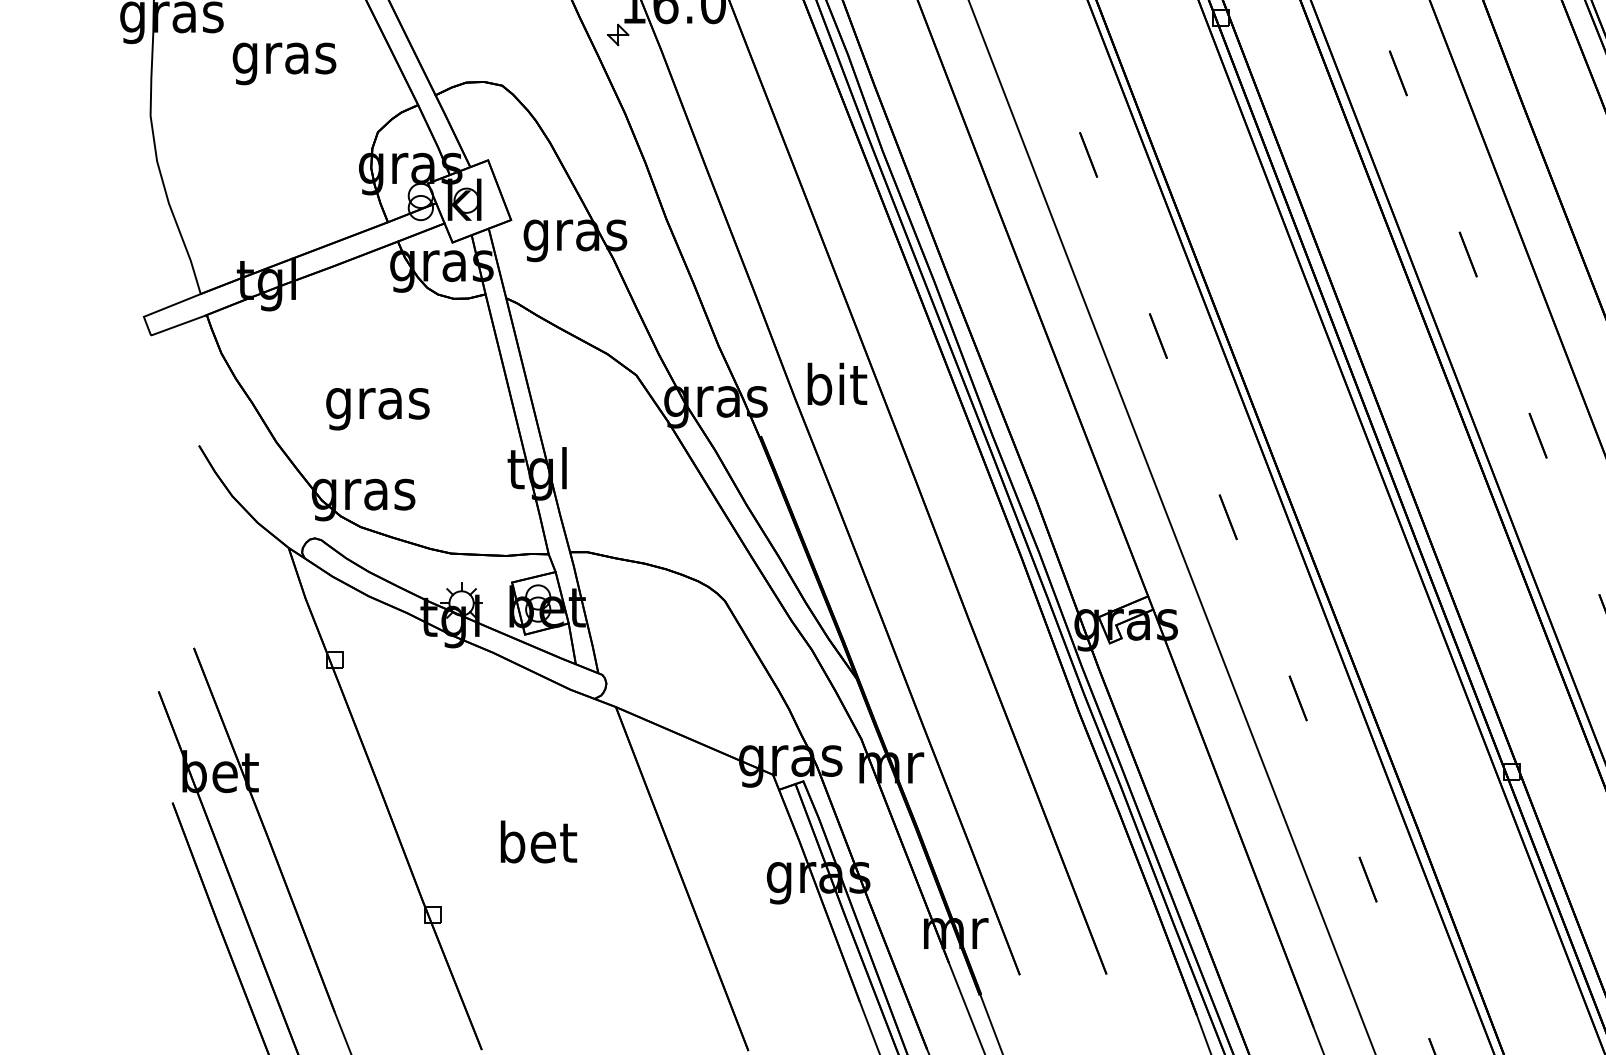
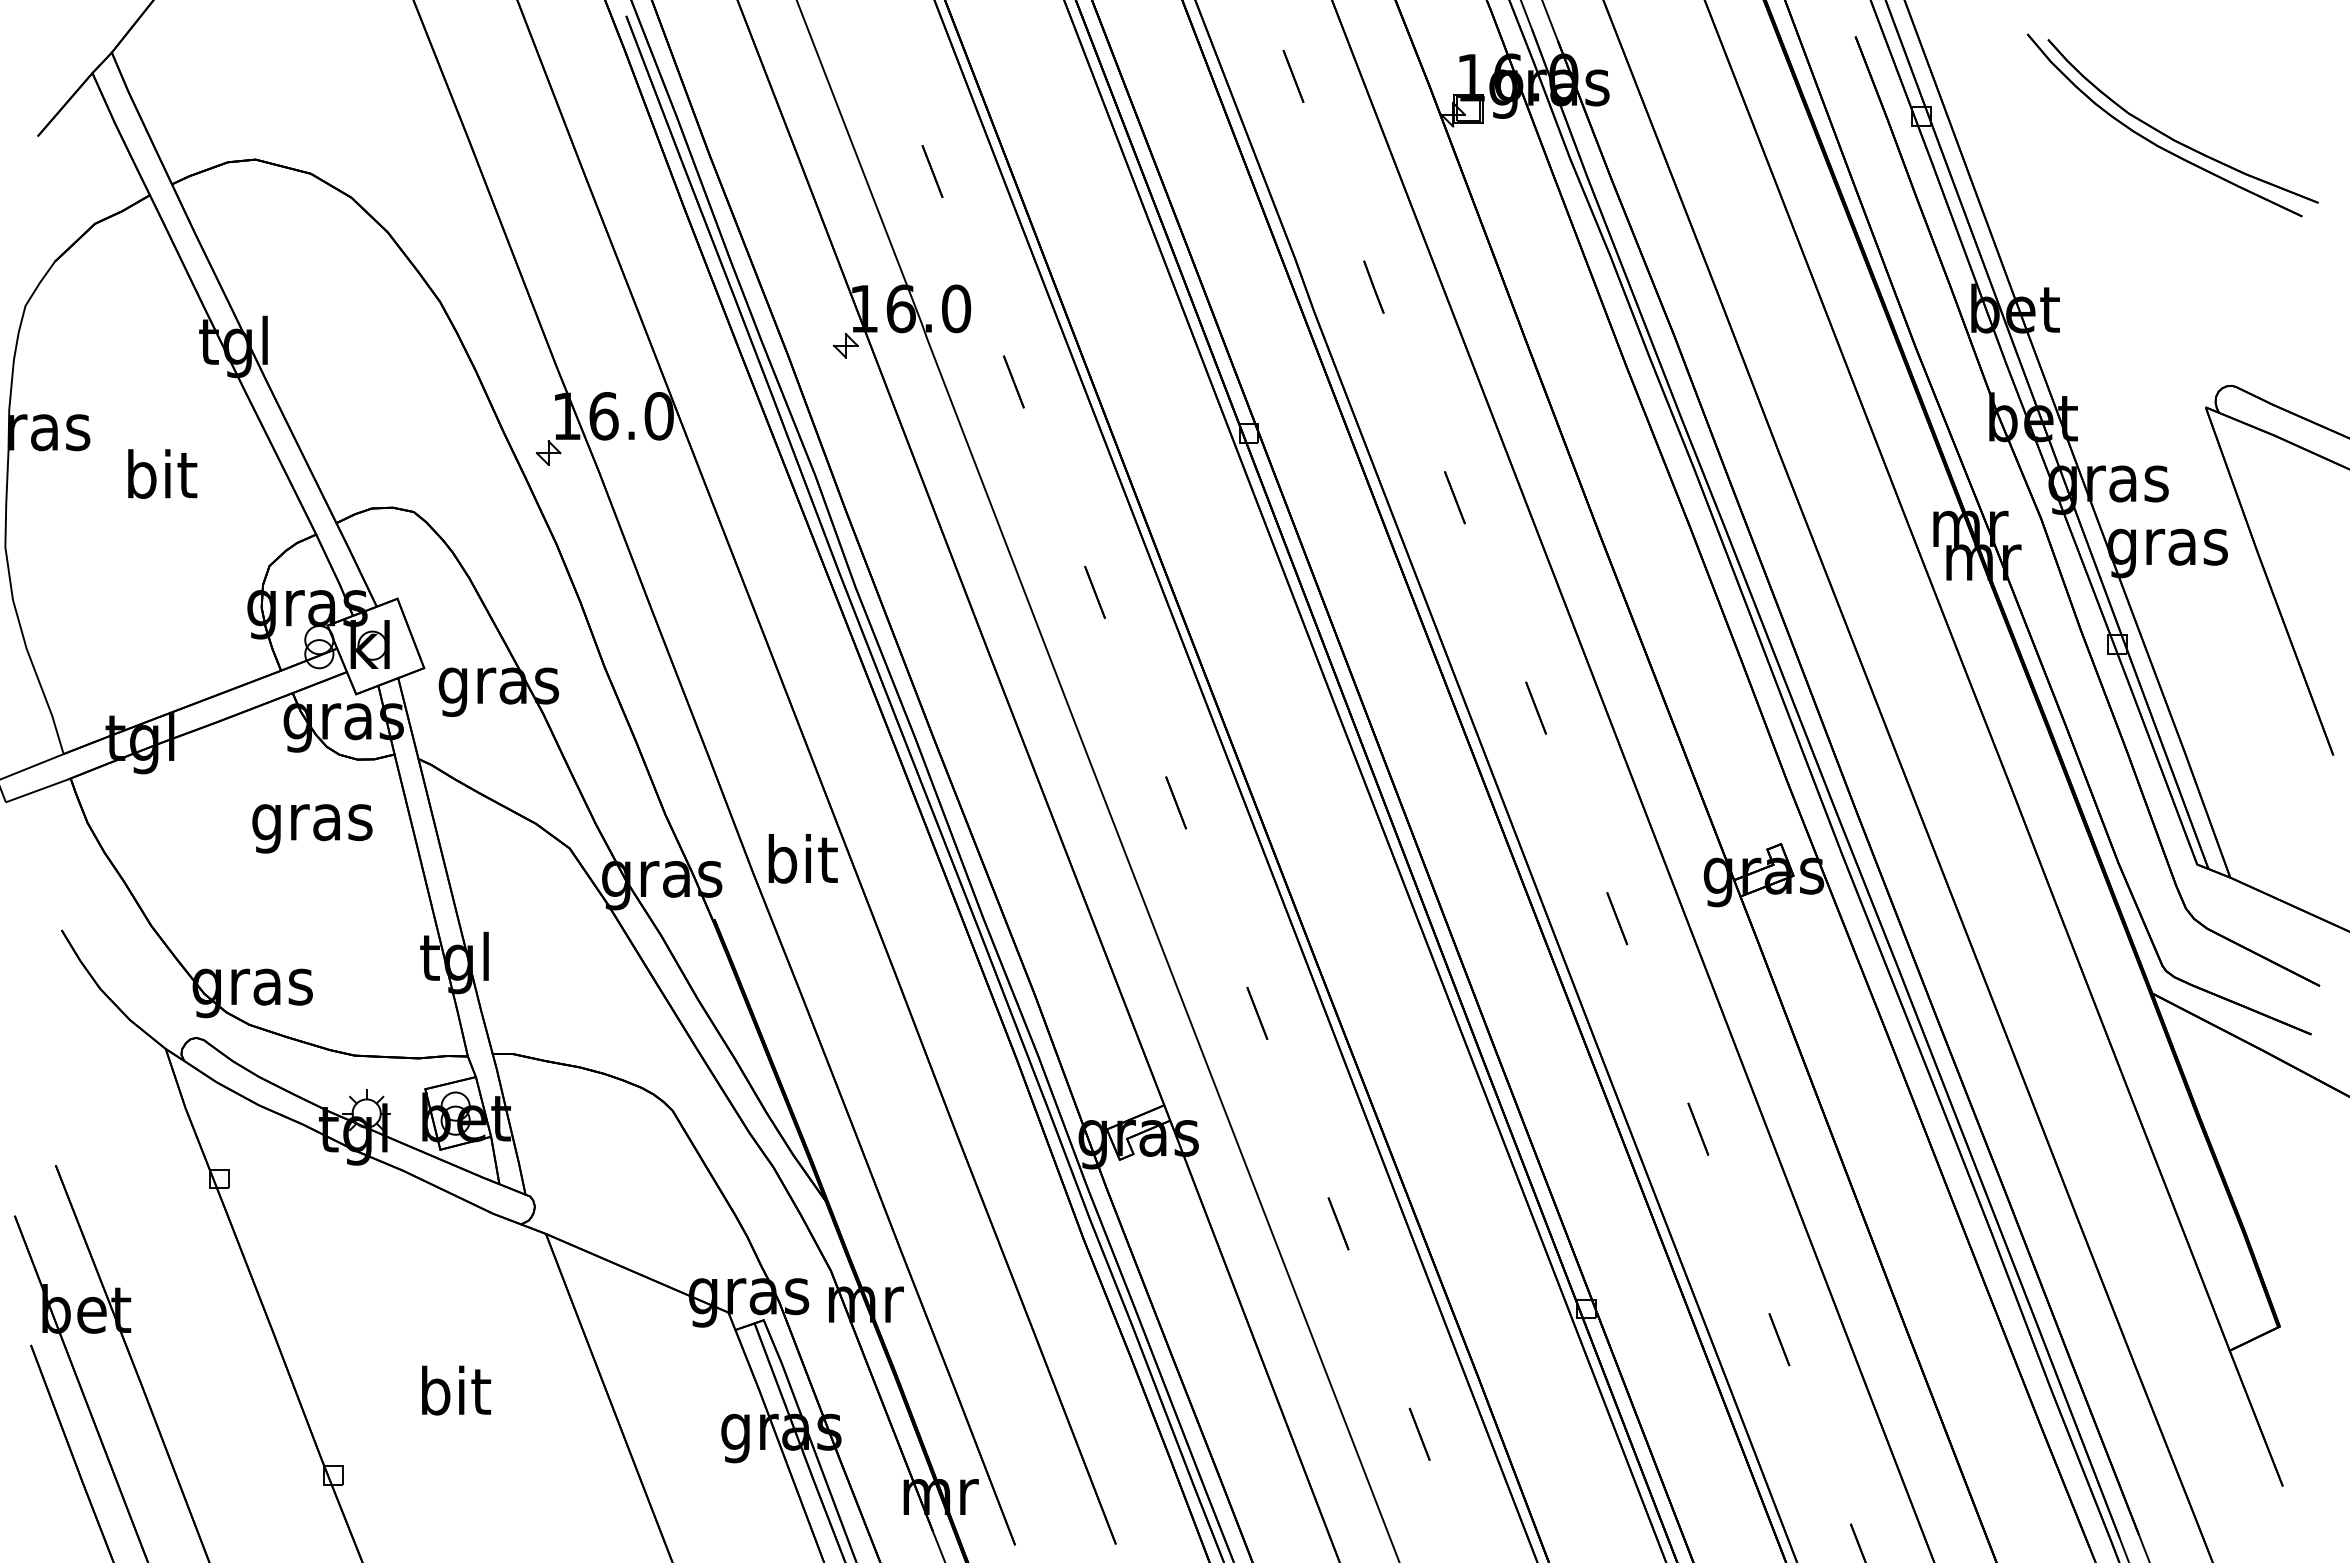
text: (284, 58) -> (160, 480), gras -> bit
text: (377, 408) -> (312, 828), moved
text: (538, 841) -> (456, 1390), bet -> bit

